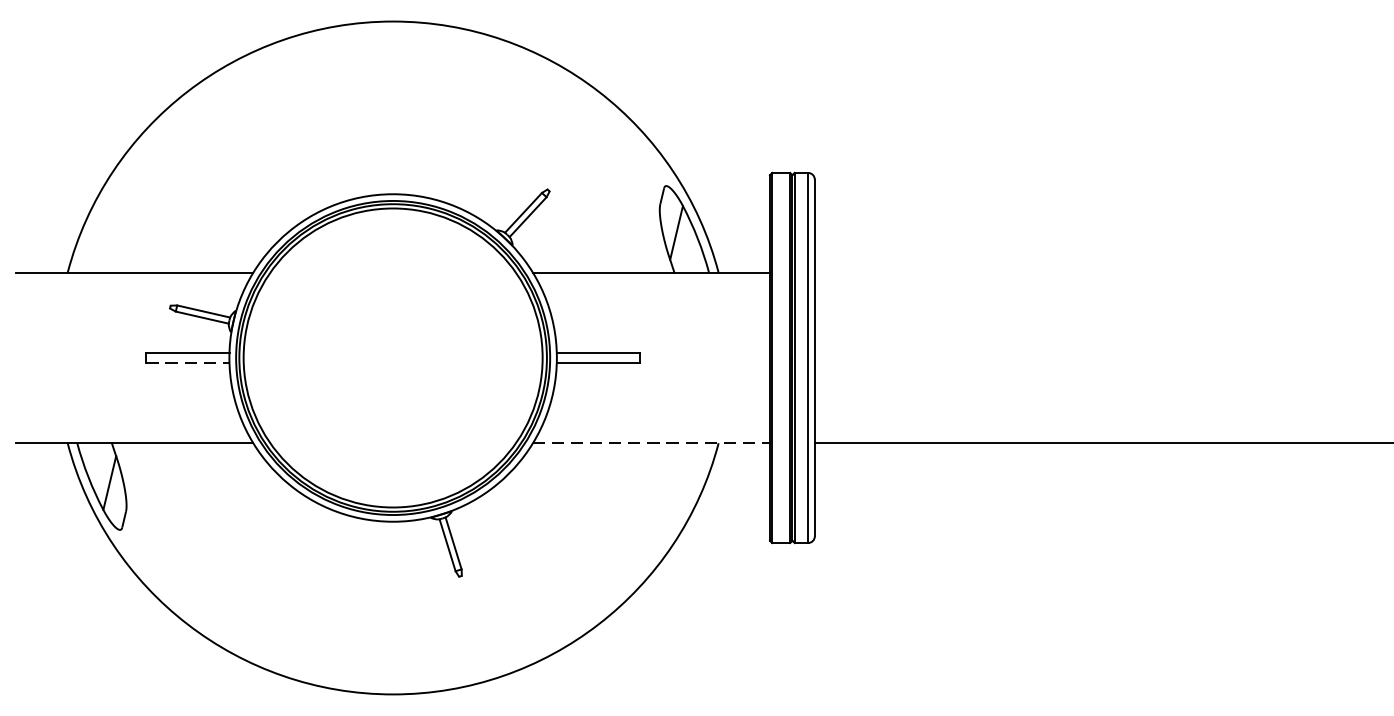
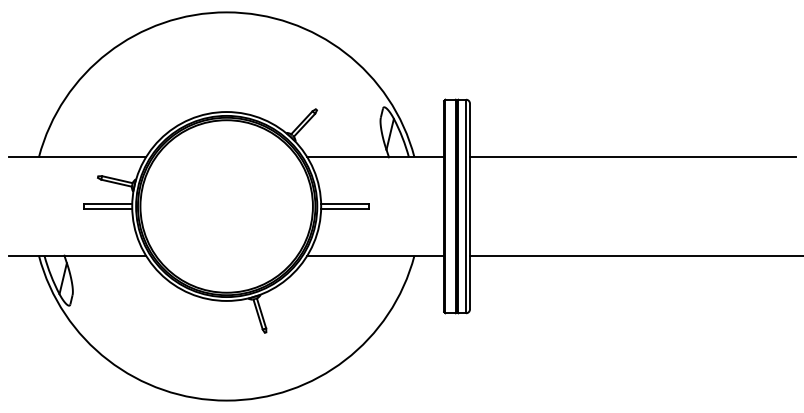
line: (1096, 273) -> (632, 157), added
line: (188, 363) -> (108, 209), dashed -> solid
line: (652, 442) -> (376, 255), dashed -> solid

